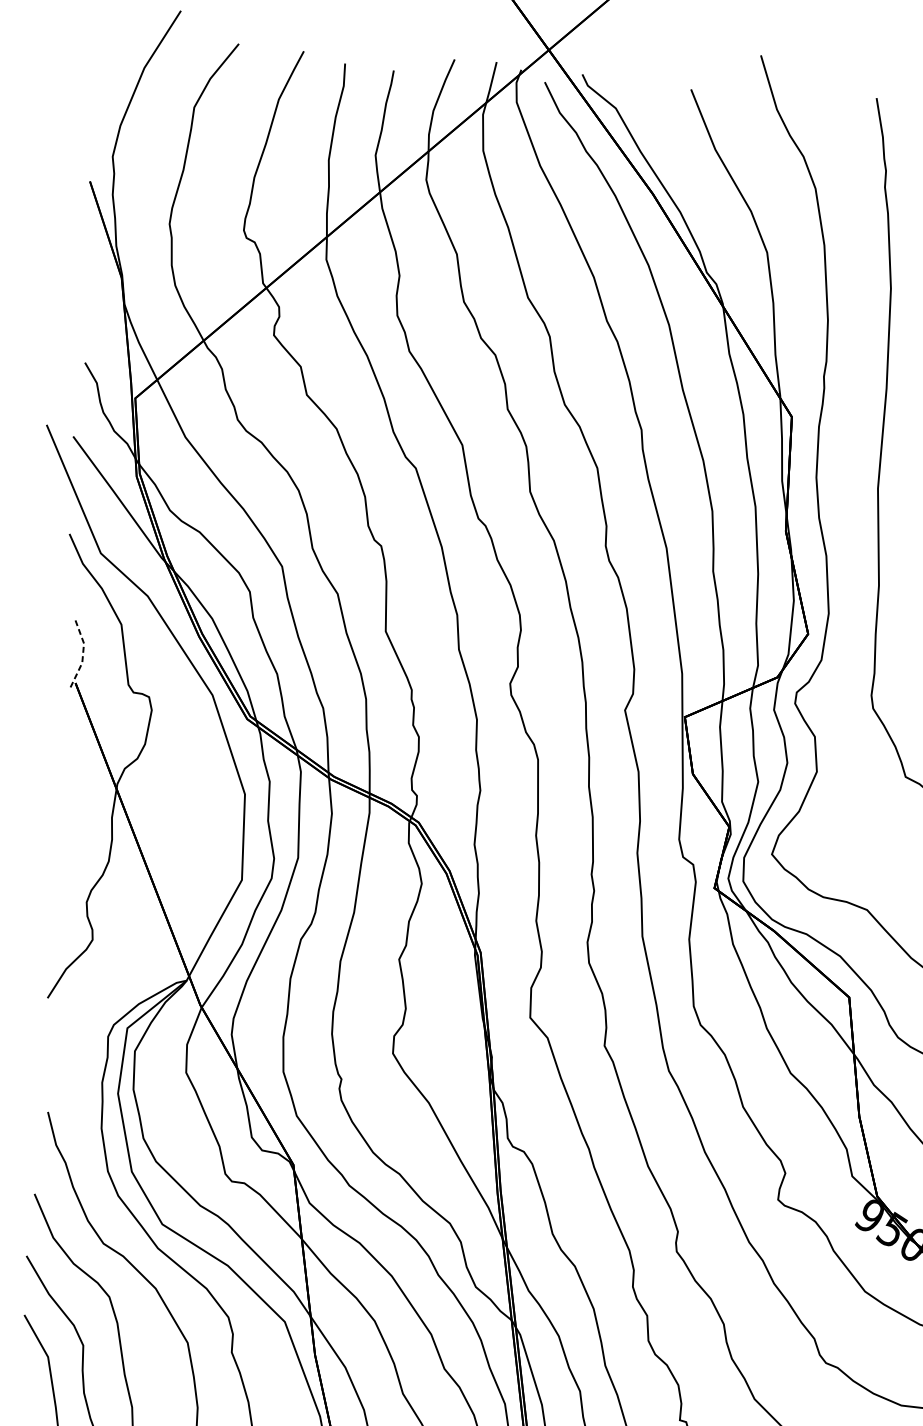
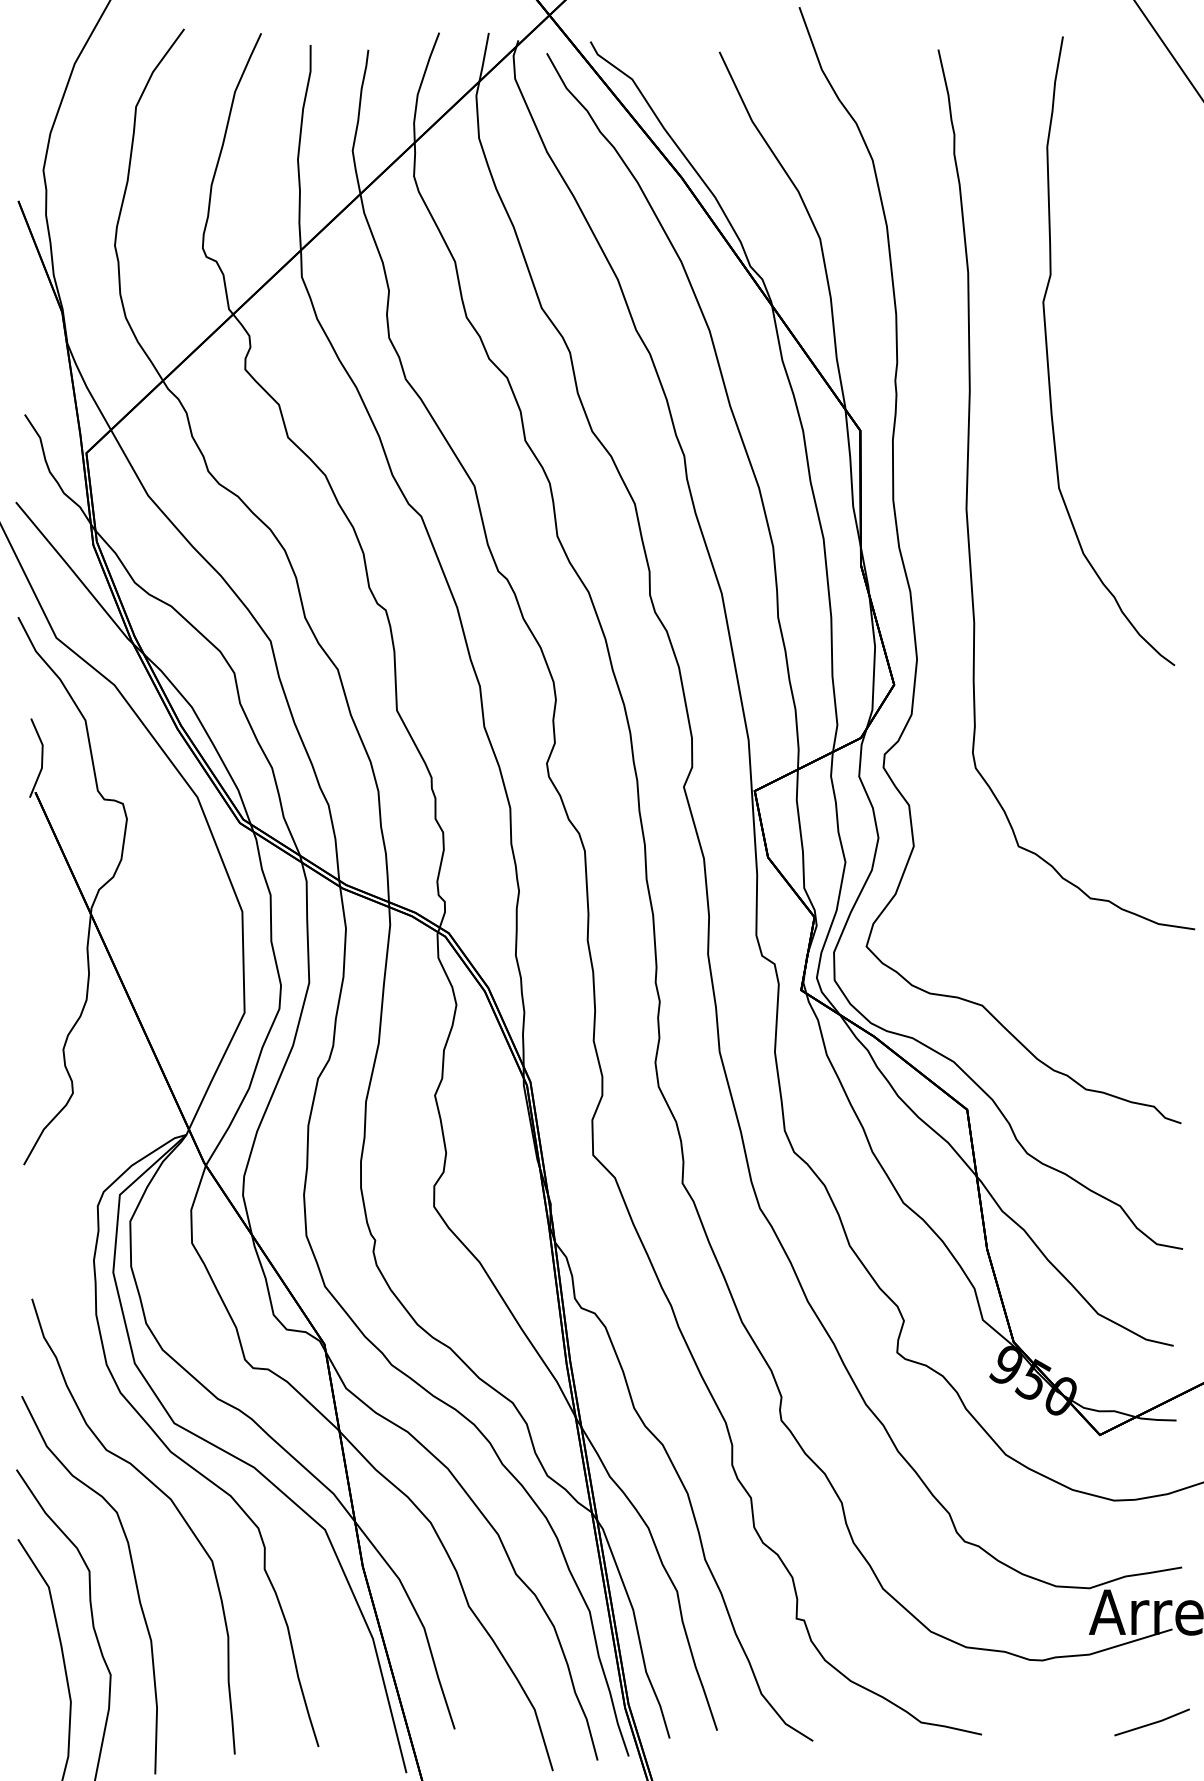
line: (83, 654) -> (42, 758), dashed -> solid

